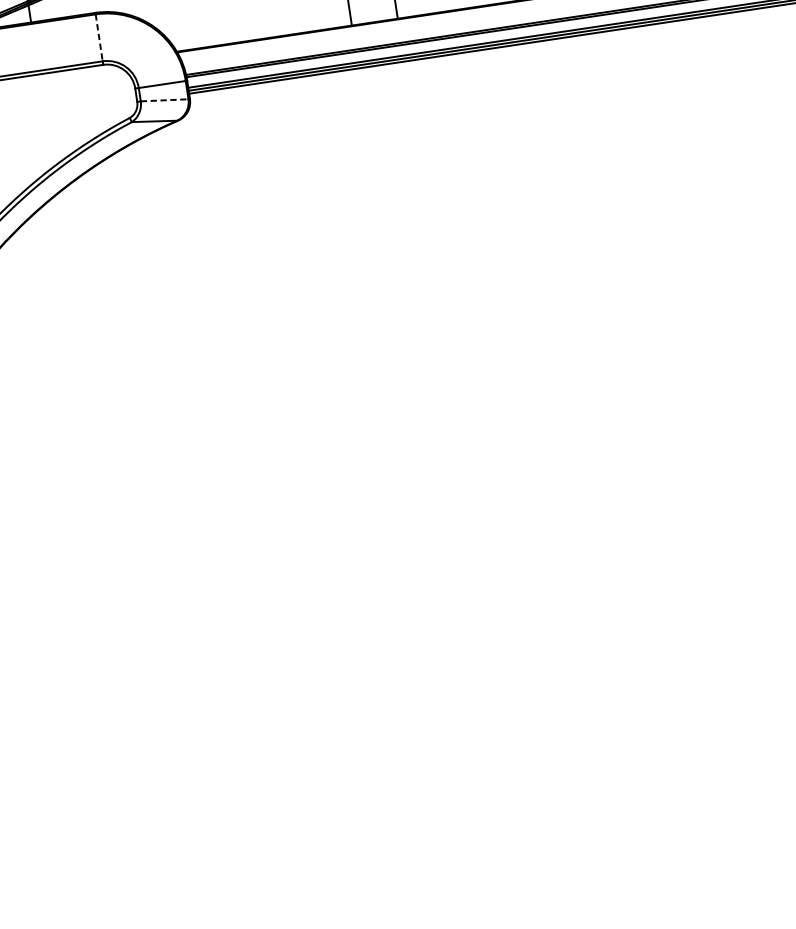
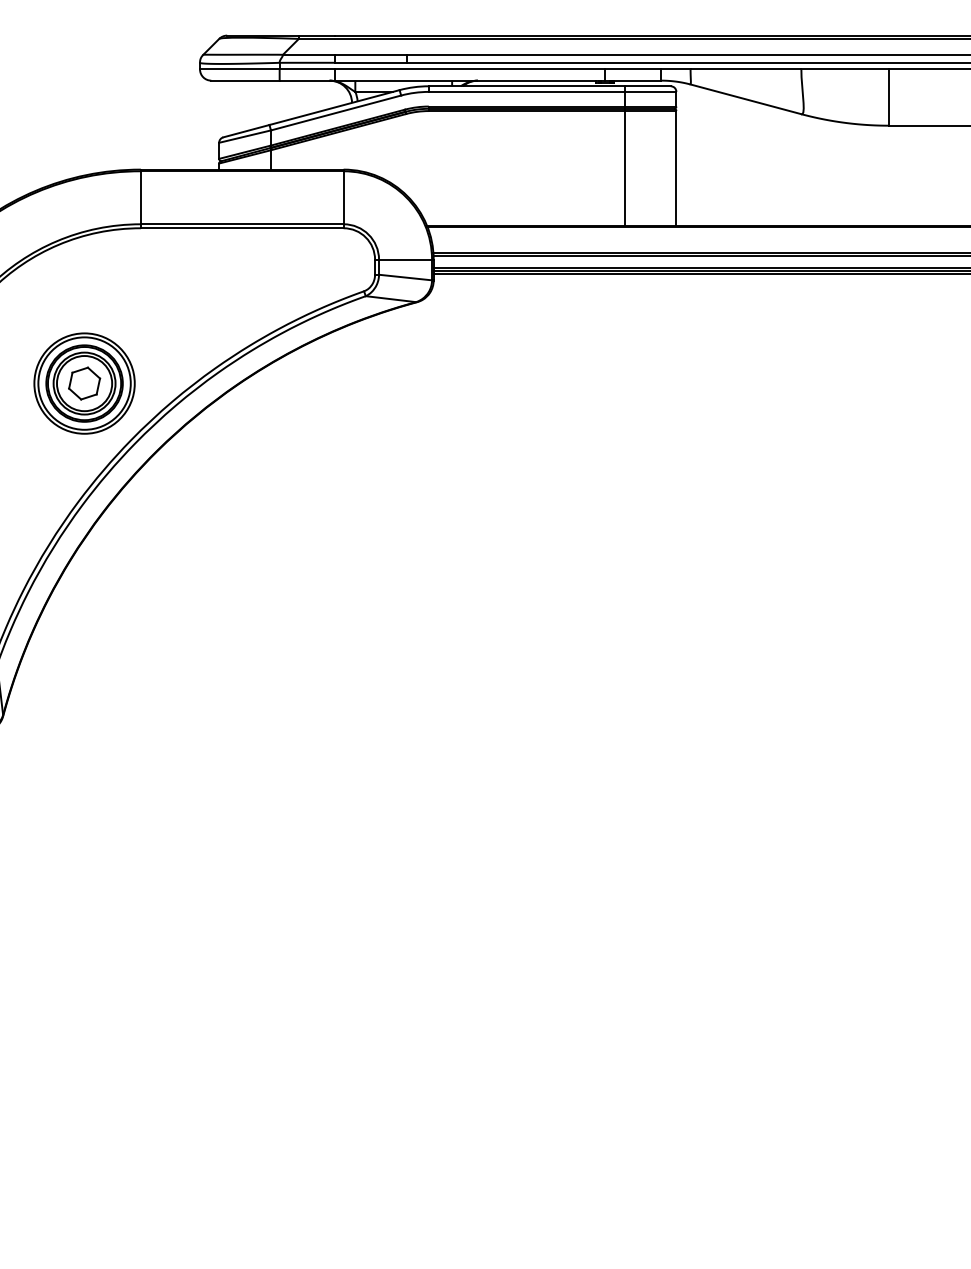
line: (99, 37) -> (343, 197), dashed -> solid
line: (164, 100) -> (405, 277), dashed -> solid

